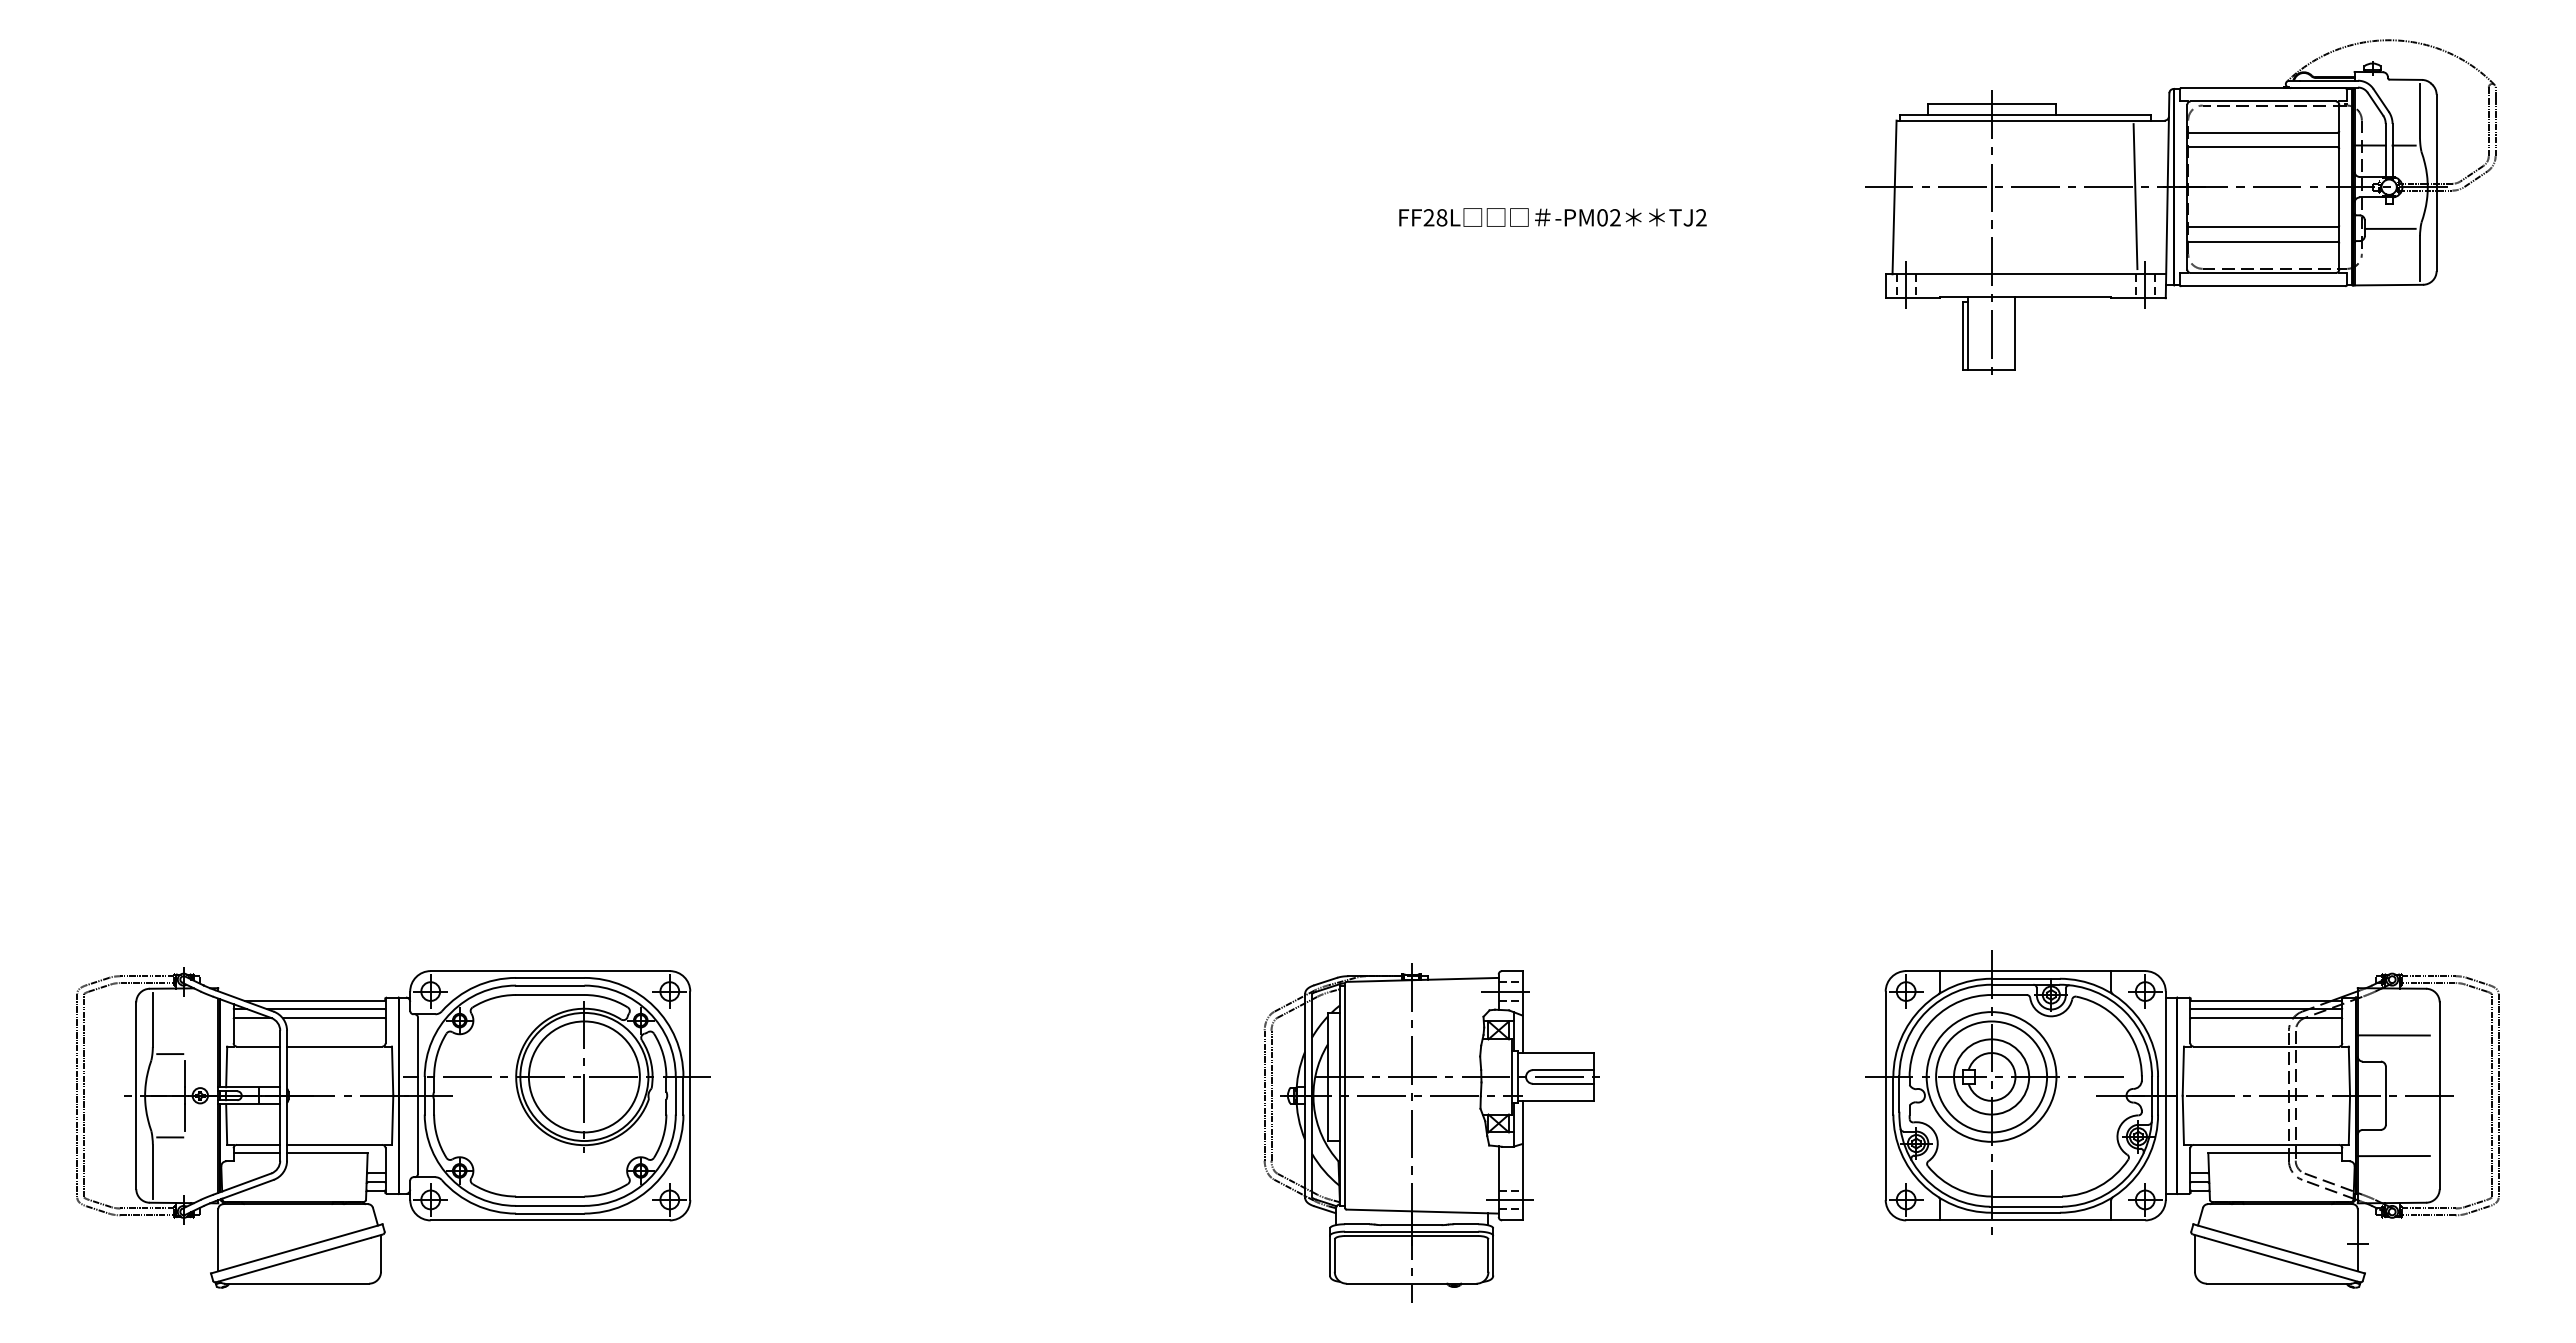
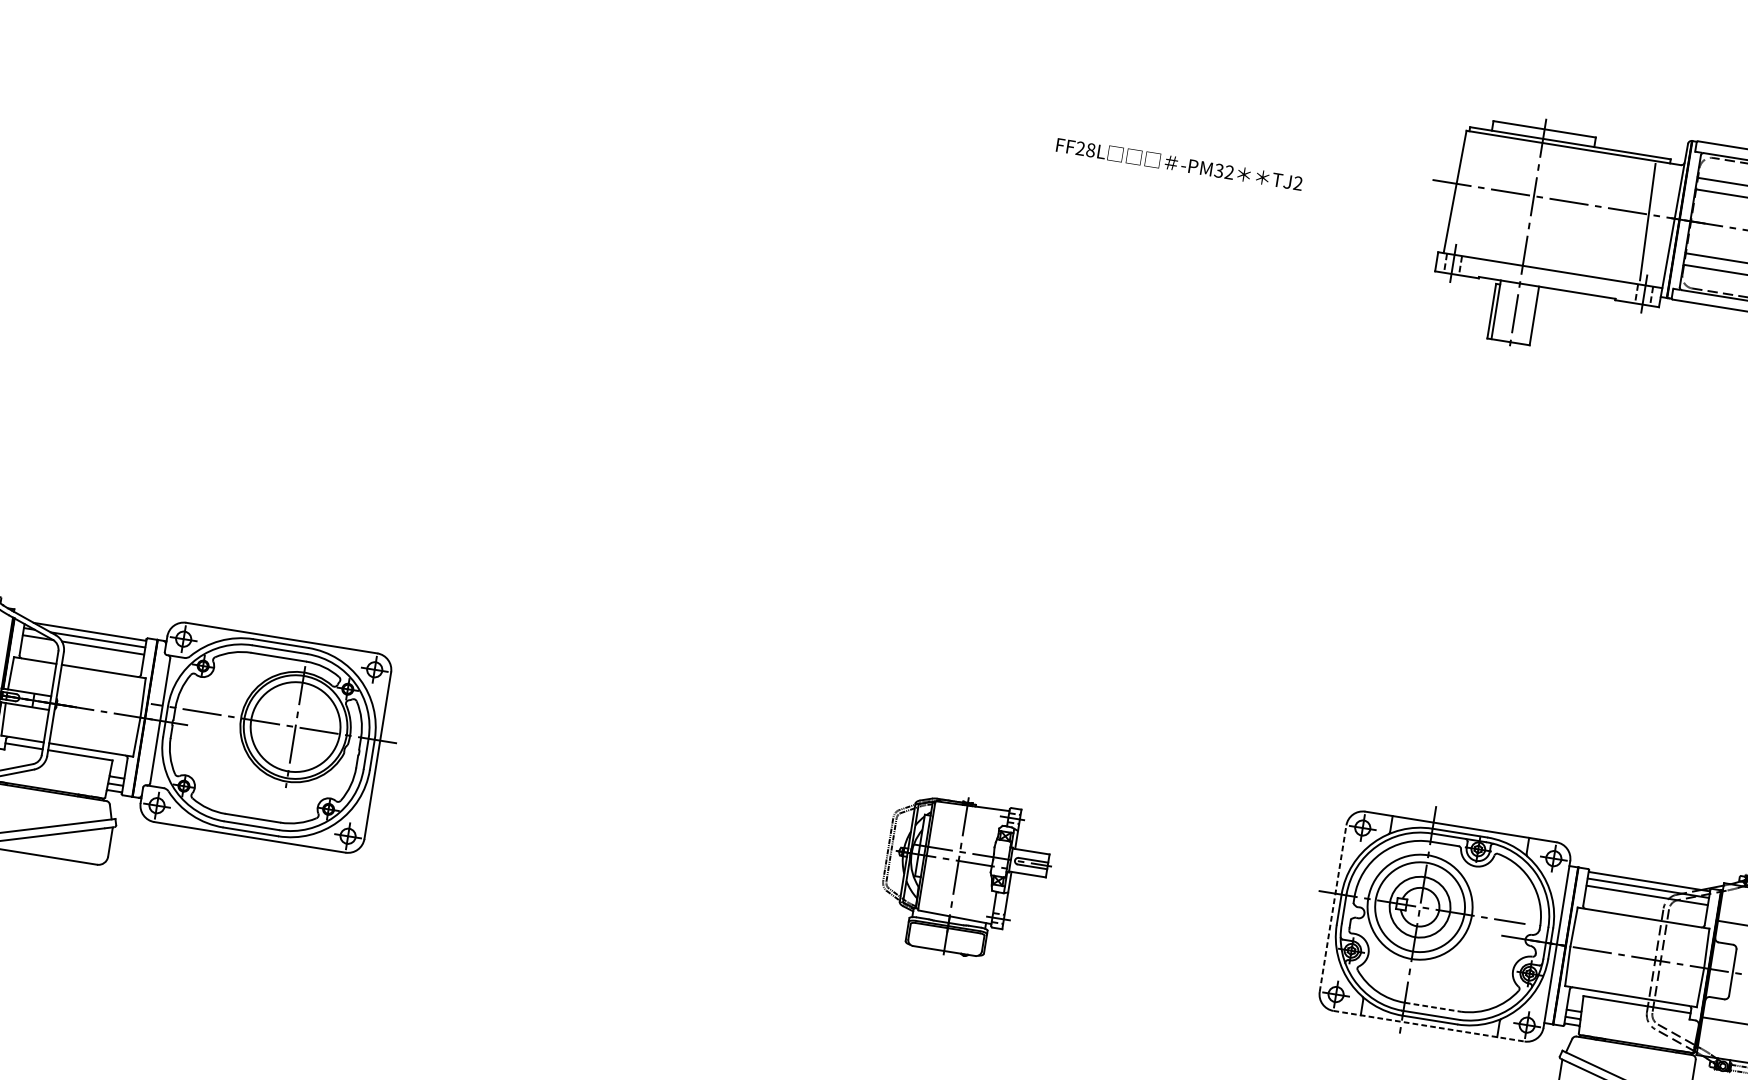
text: (1602, 217) -> (1219, 170), -PM02 -> -PM32
line: (1885, 1095) -> (1332, 908), solid -> dashed
part: (1431, 1132) -> (965, 879), size x0.6
line: (2027, 1196) -> (1433, 1007), solid -> dashed
line: (2025, 1220) -> (1428, 1026), solid -> dashed

